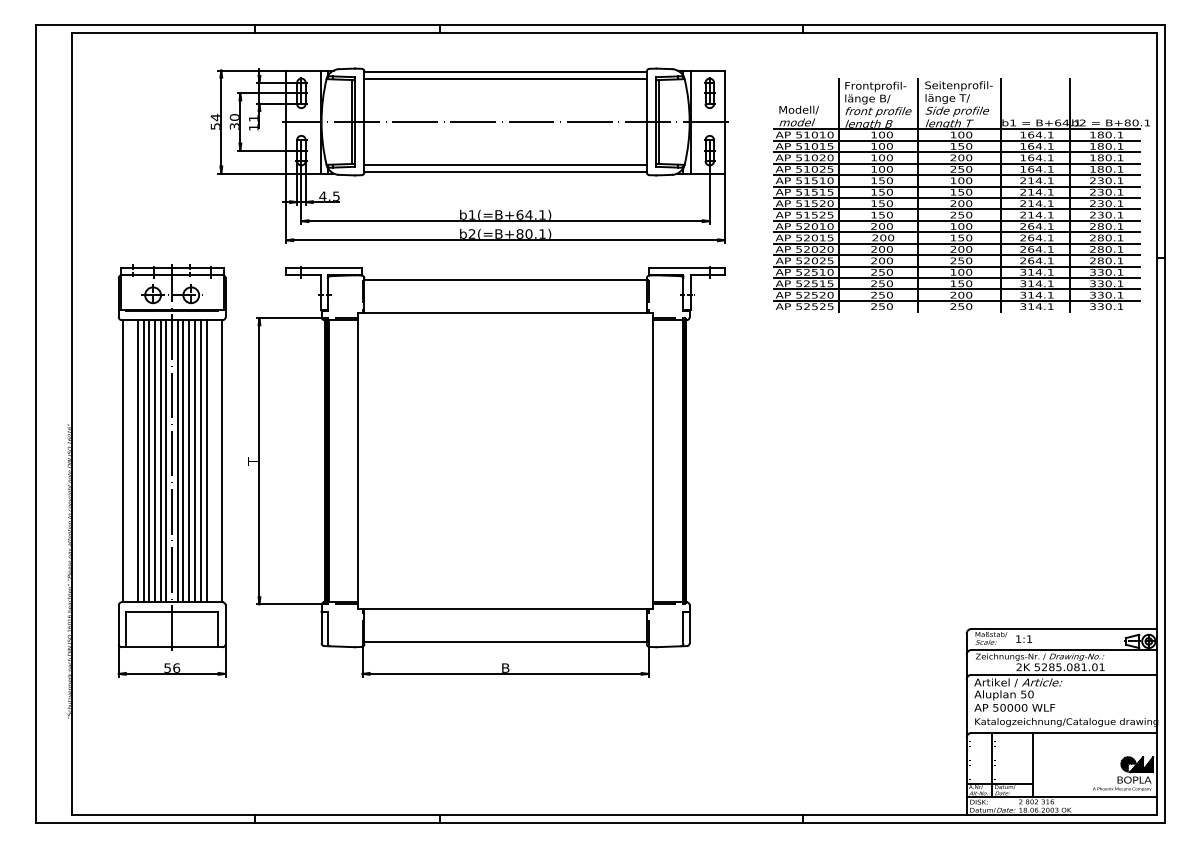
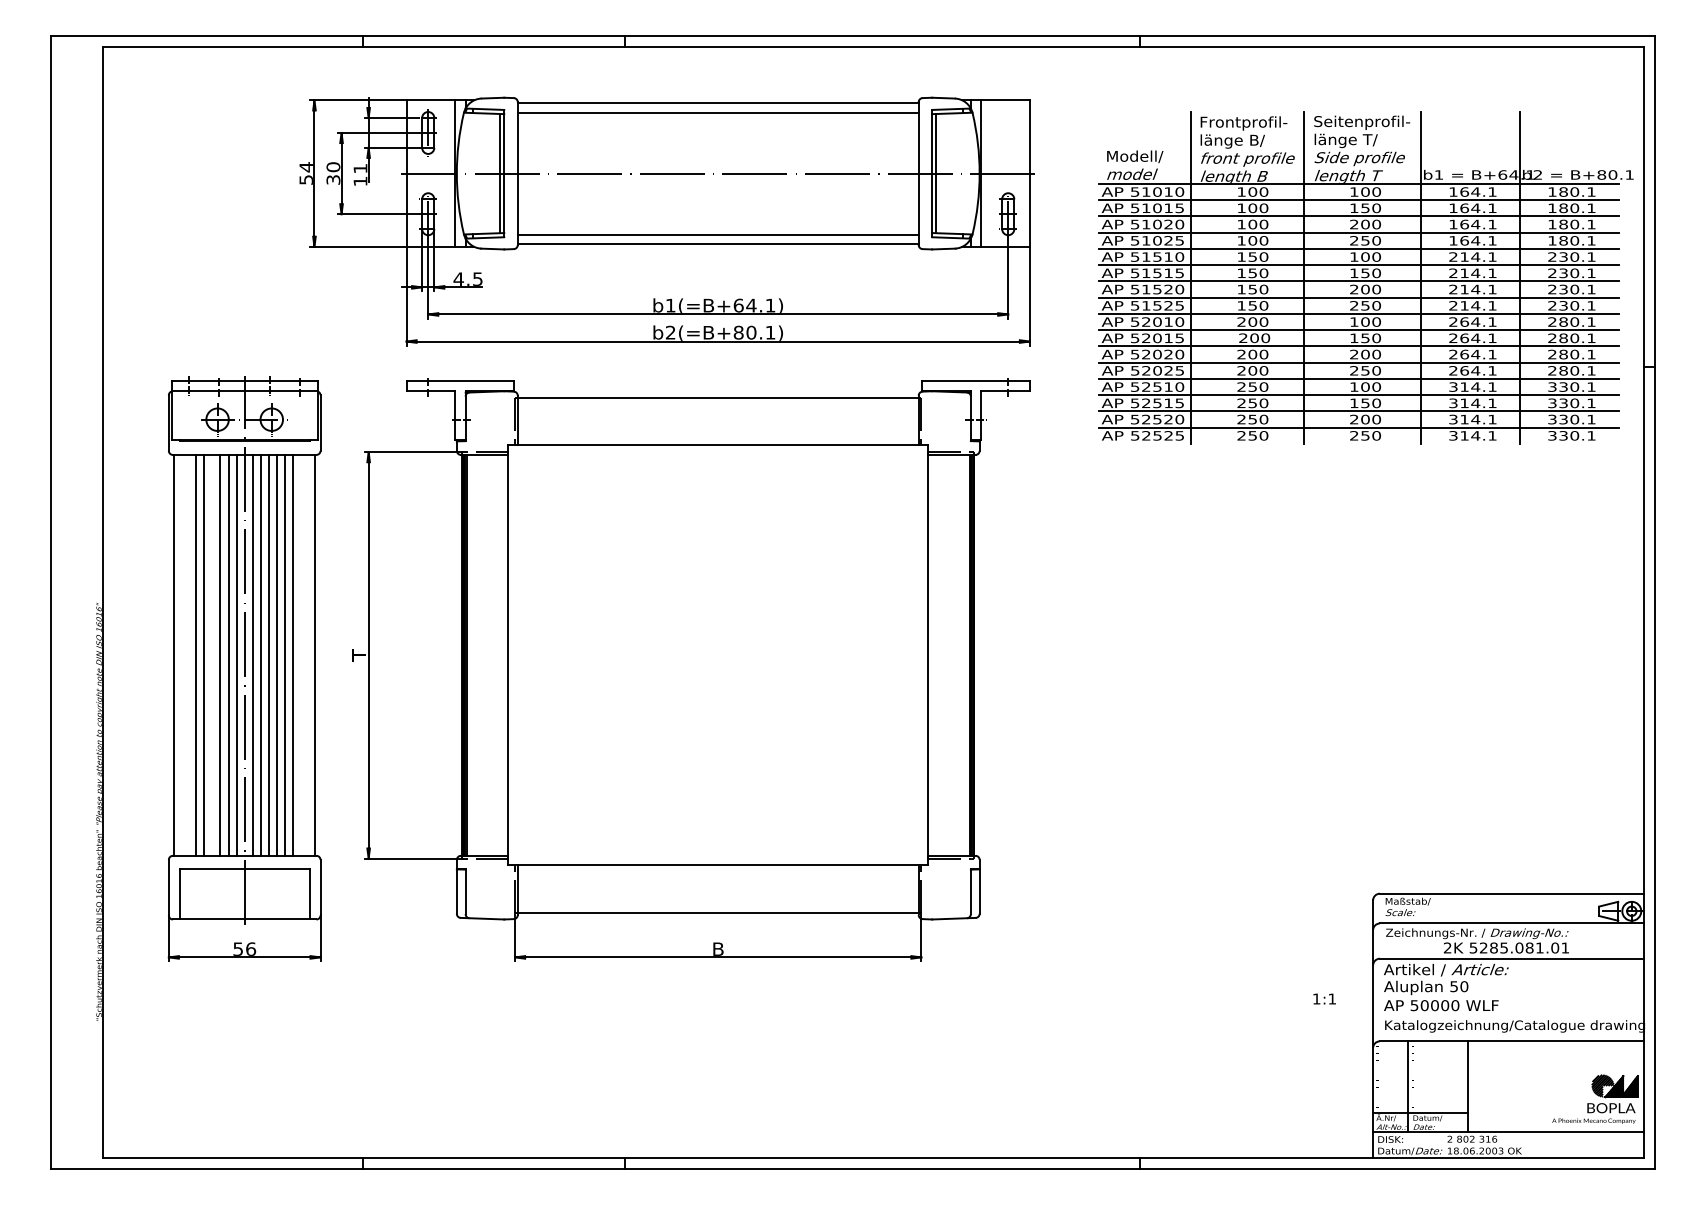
part: (709, 93) -> (1007, 132), removed
line: (149, 460) -> (212, 654), removed
text: (1024, 638) -> (1324, 998), moved

